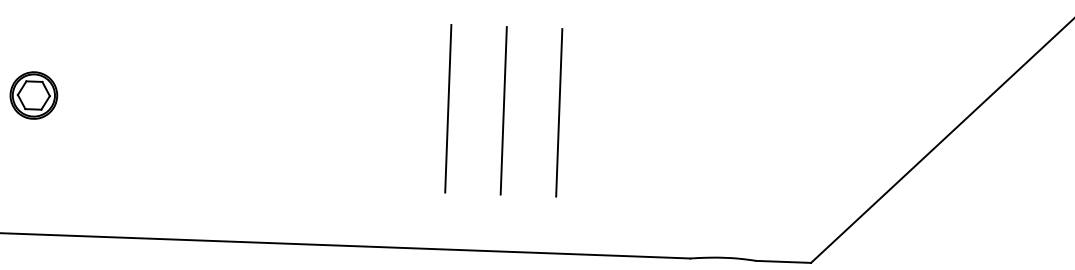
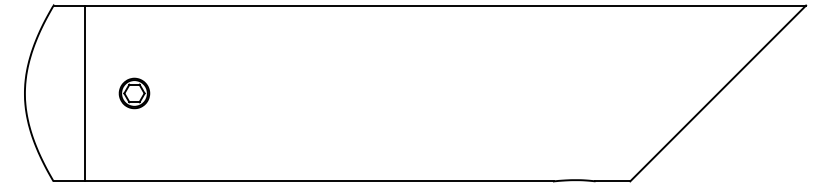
line: (448, 107) -> (397, 91), removed
line: (504, 109) -> (432, 91), removed
line: (559, 111) -> (467, 91), removed

